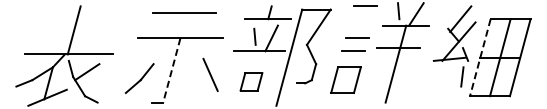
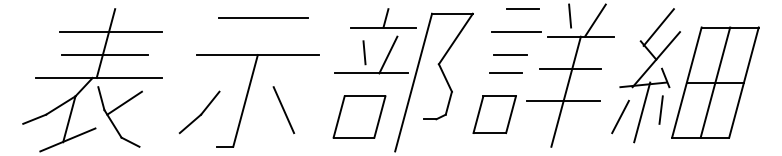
line: (77, 22) -> (110, 32), added
line: (361, 22) -> (516, 32), added
line: (73, 38) -> (104, 55), added
line: (480, 57) -> (687, 82), dashed -> solid
line: (393, 70) -> (562, 100), added
line: (171, 71) -> (245, 102), dashed -> solid
line: (210, 74) -> (283, 109), moved
line: (448, 78) -> (641, 112), added
part: (251, 81) -> (359, 116), size x1.67
line: (433, 81) -> (619, 116), added

